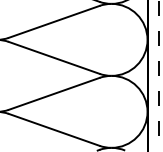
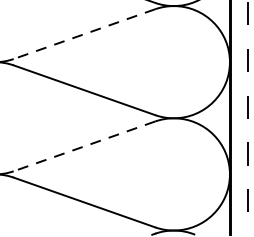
line: (53, 22) -> (83, 35), solid -> dashed
line: (53, 94) -> (83, 147), solid -> dashed

